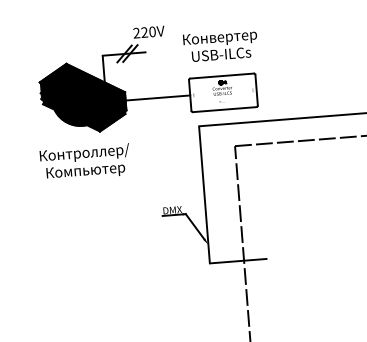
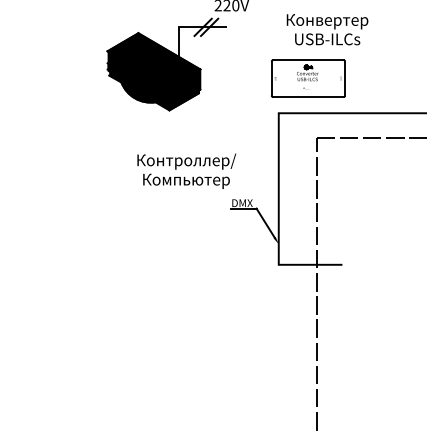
text: (220, 45) -> (327, 29), moved
line: (155, 98) -> (233, 78), removed
text: (85, 161) -> (186, 170), moved

